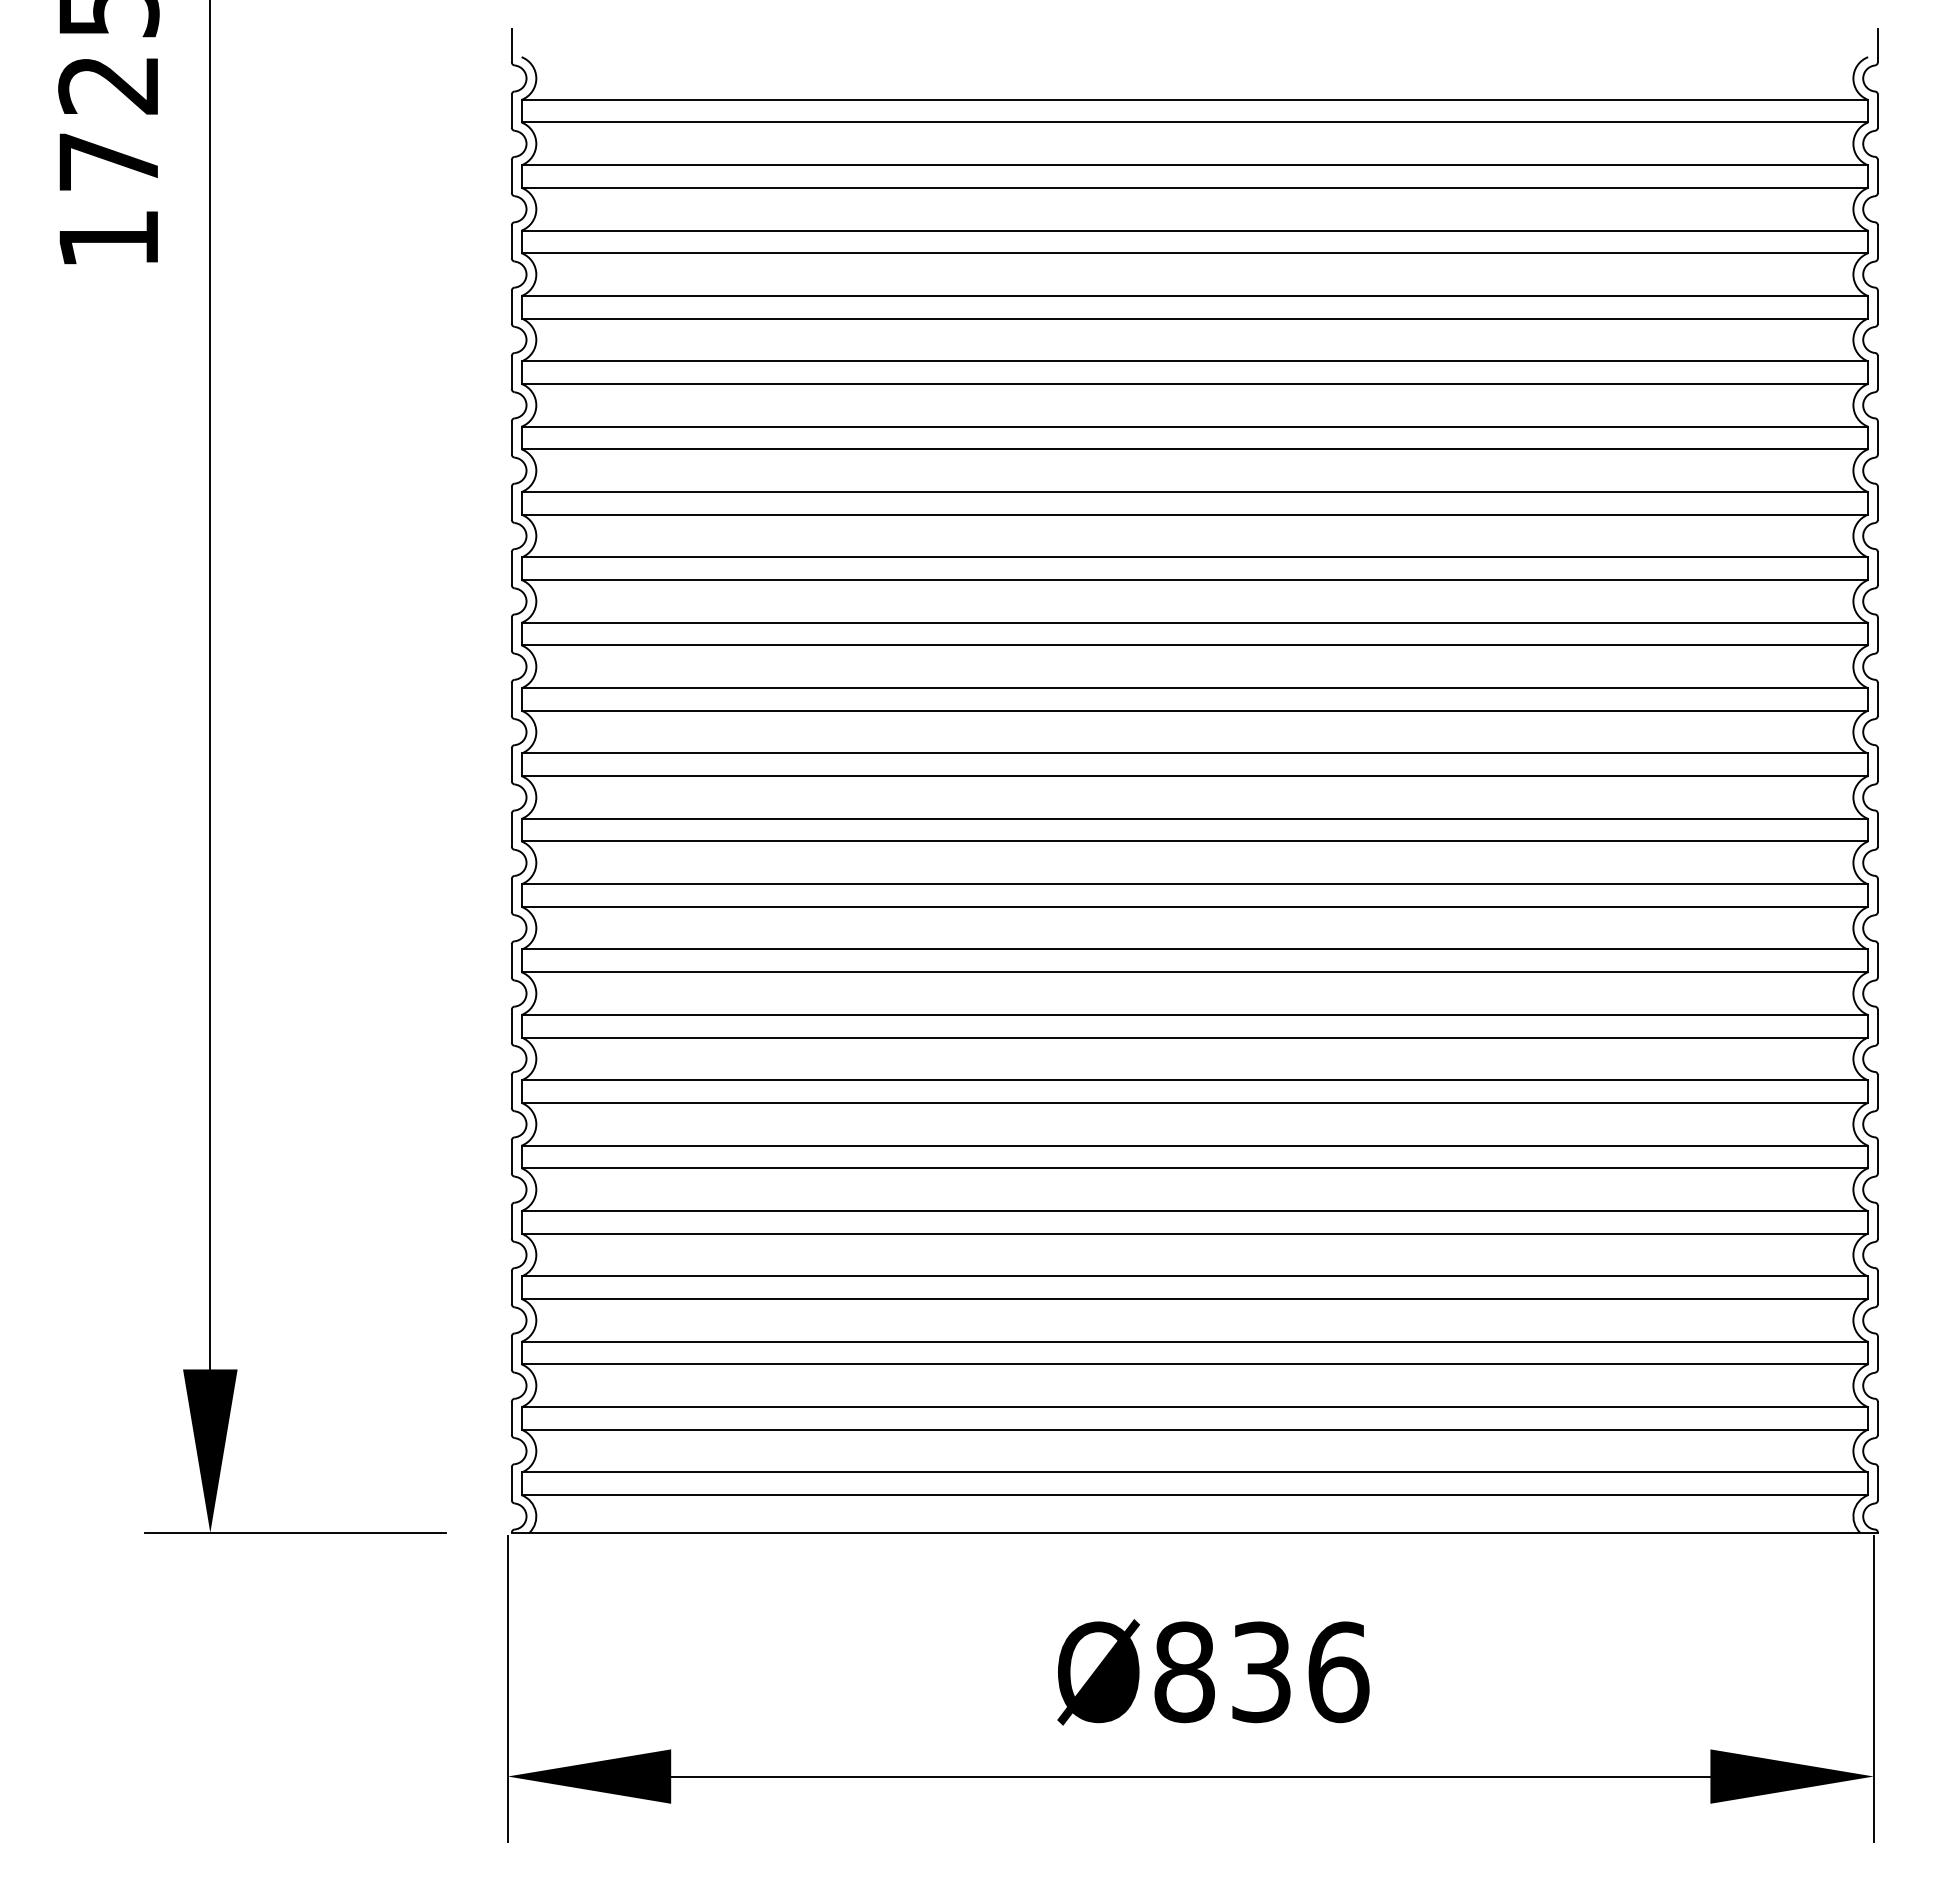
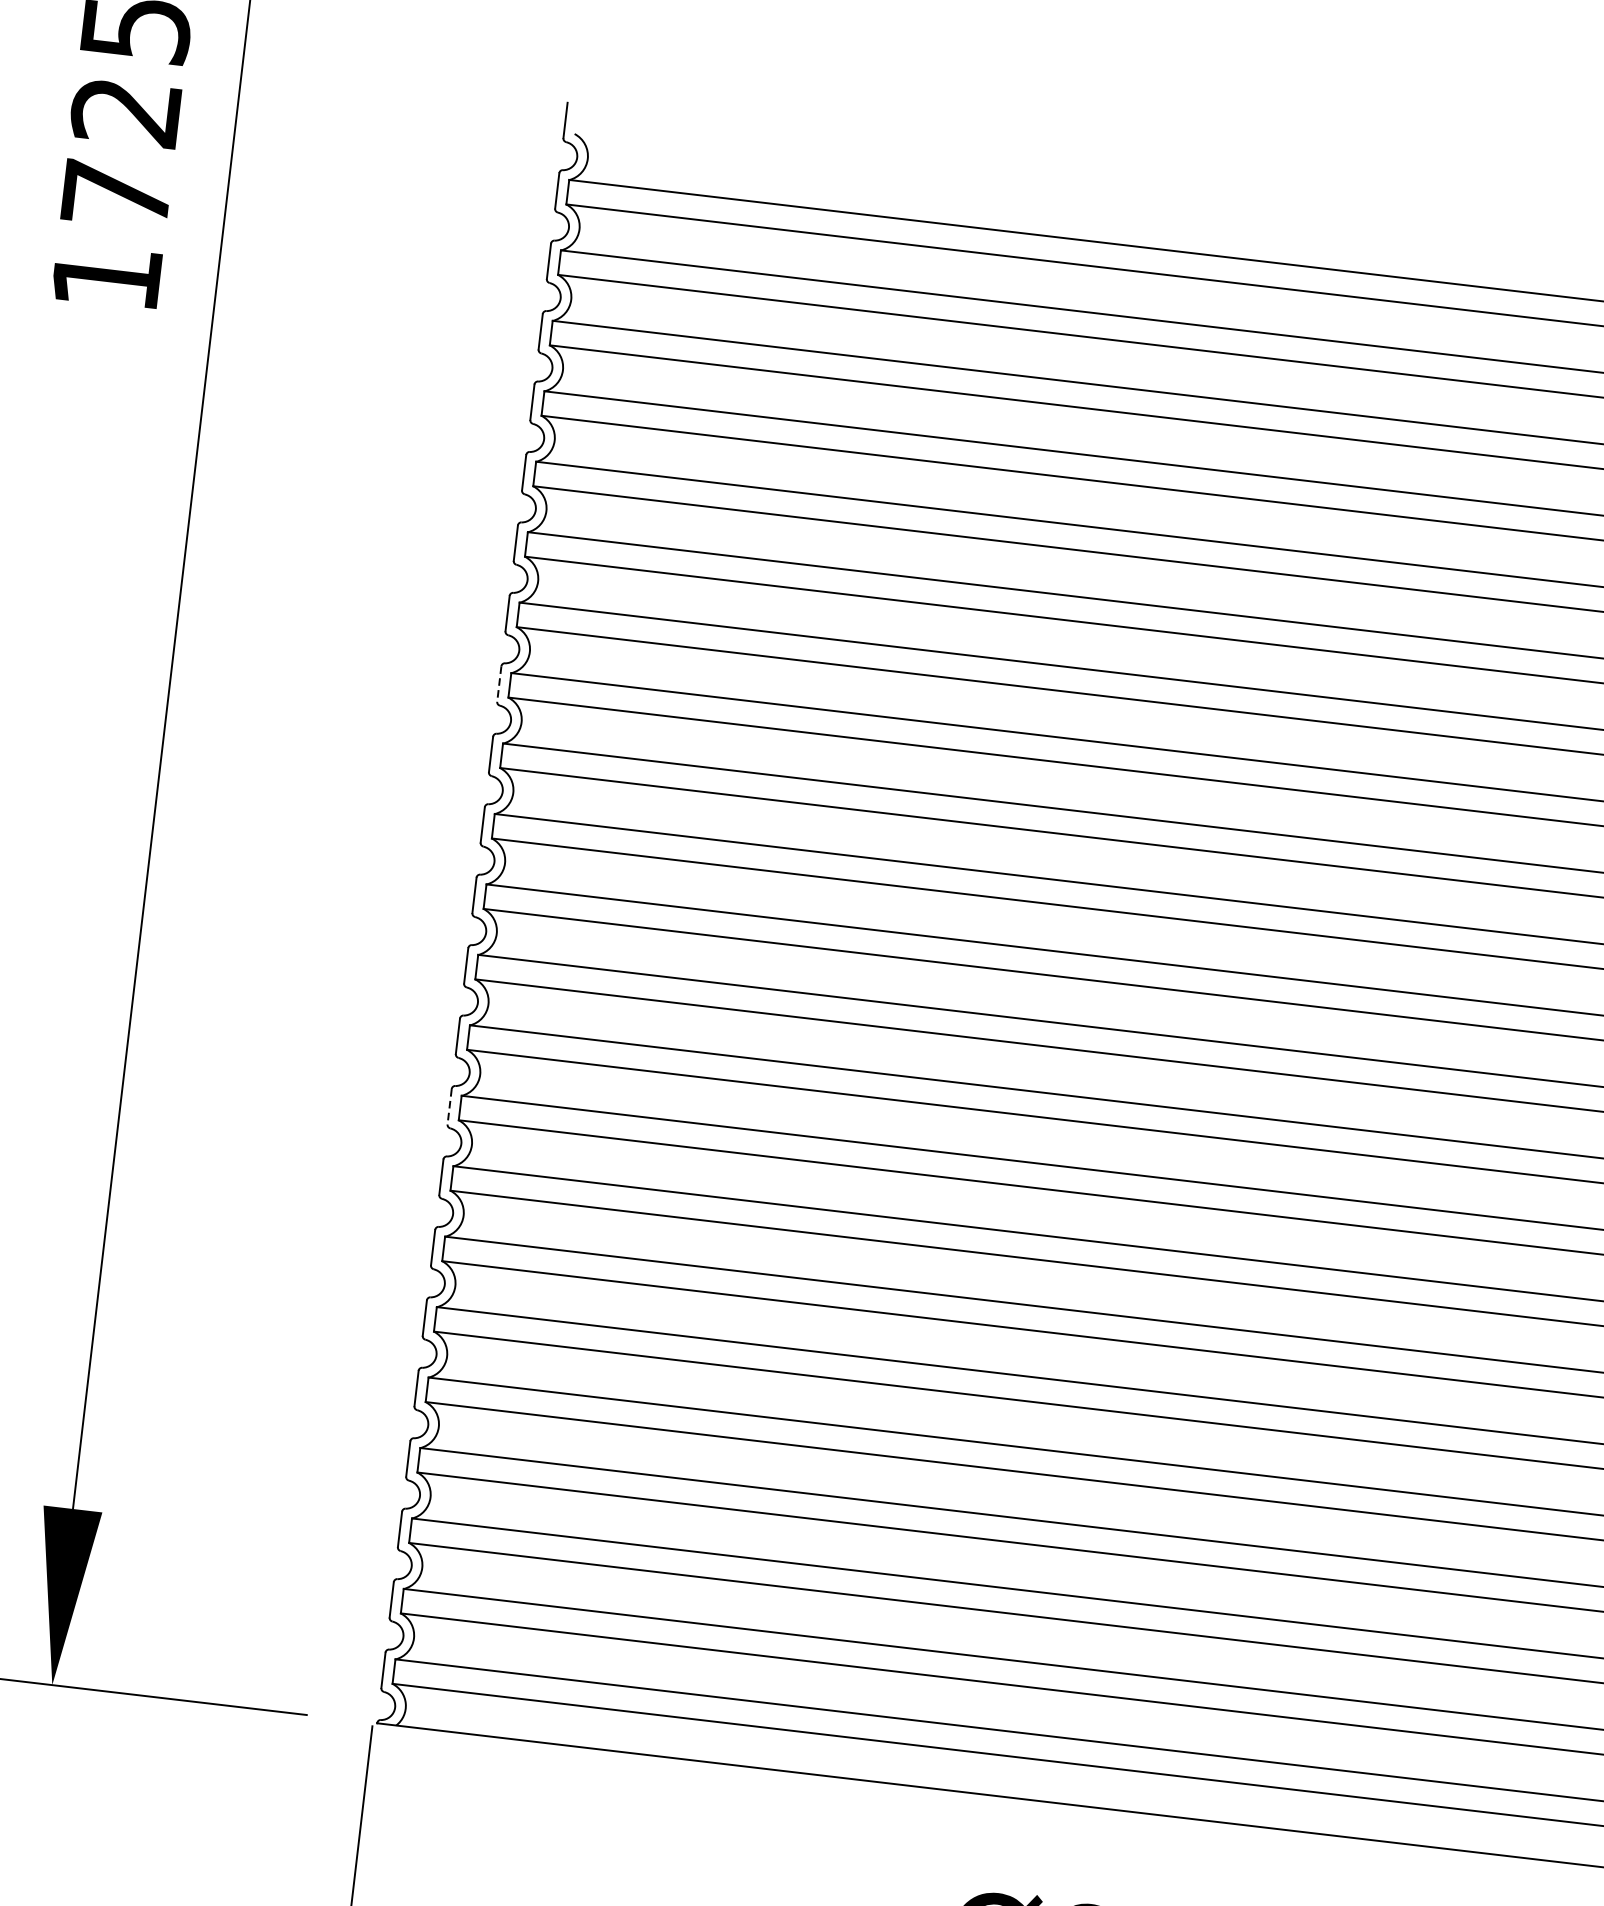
line: (511, 569) -> (498, 684), solid -> dashed
line: (511, 961) -> (449, 1107), solid -> dashed

